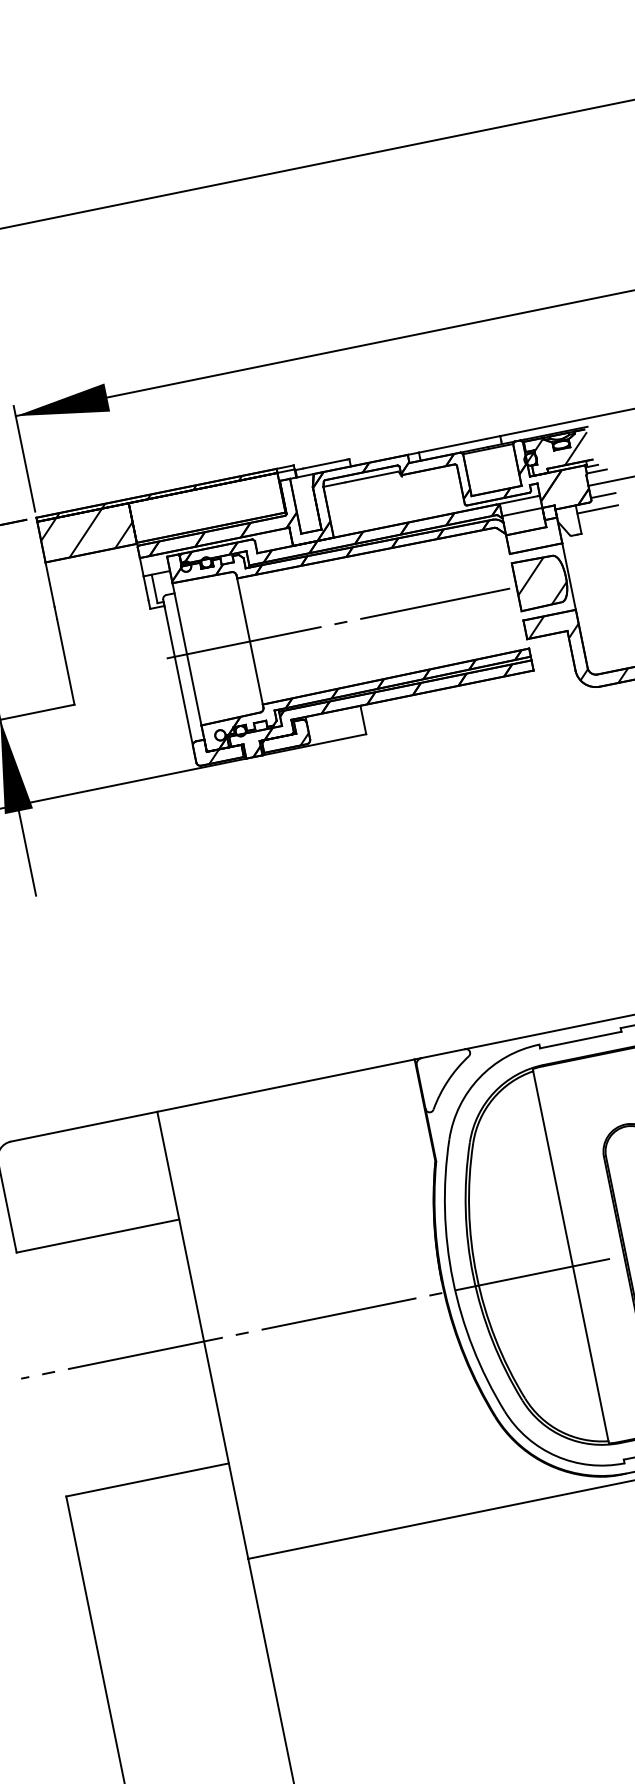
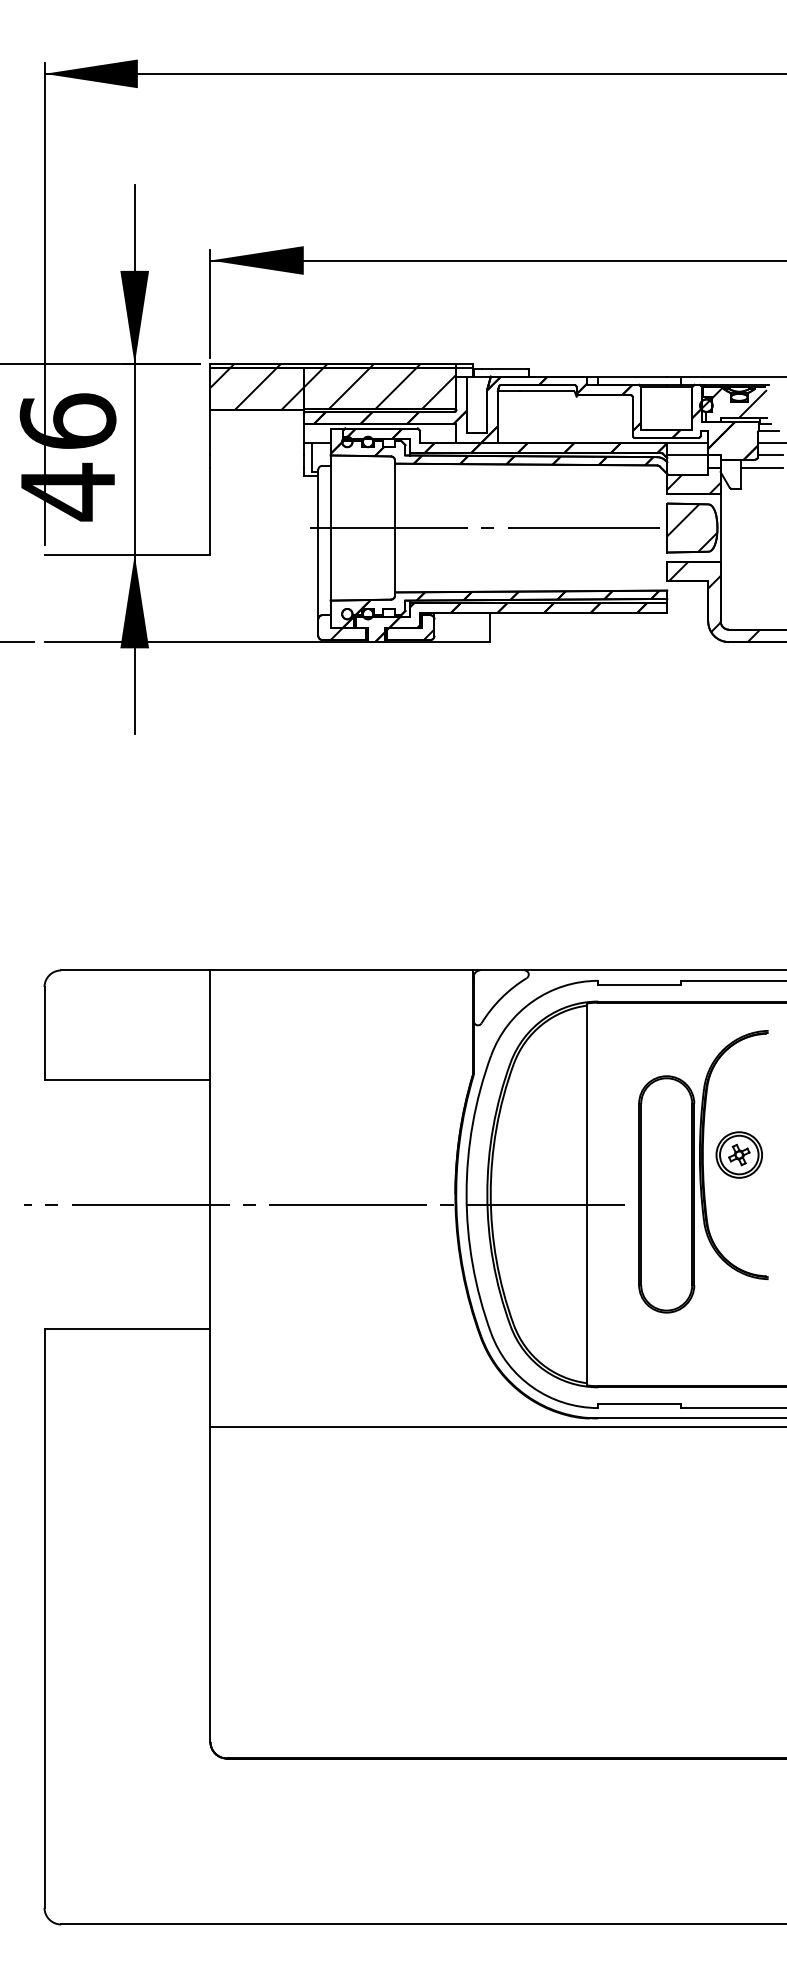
hatch: (206, 507) -> (379, 388), added
hatch: (533, 539) -> (693, 484), added

